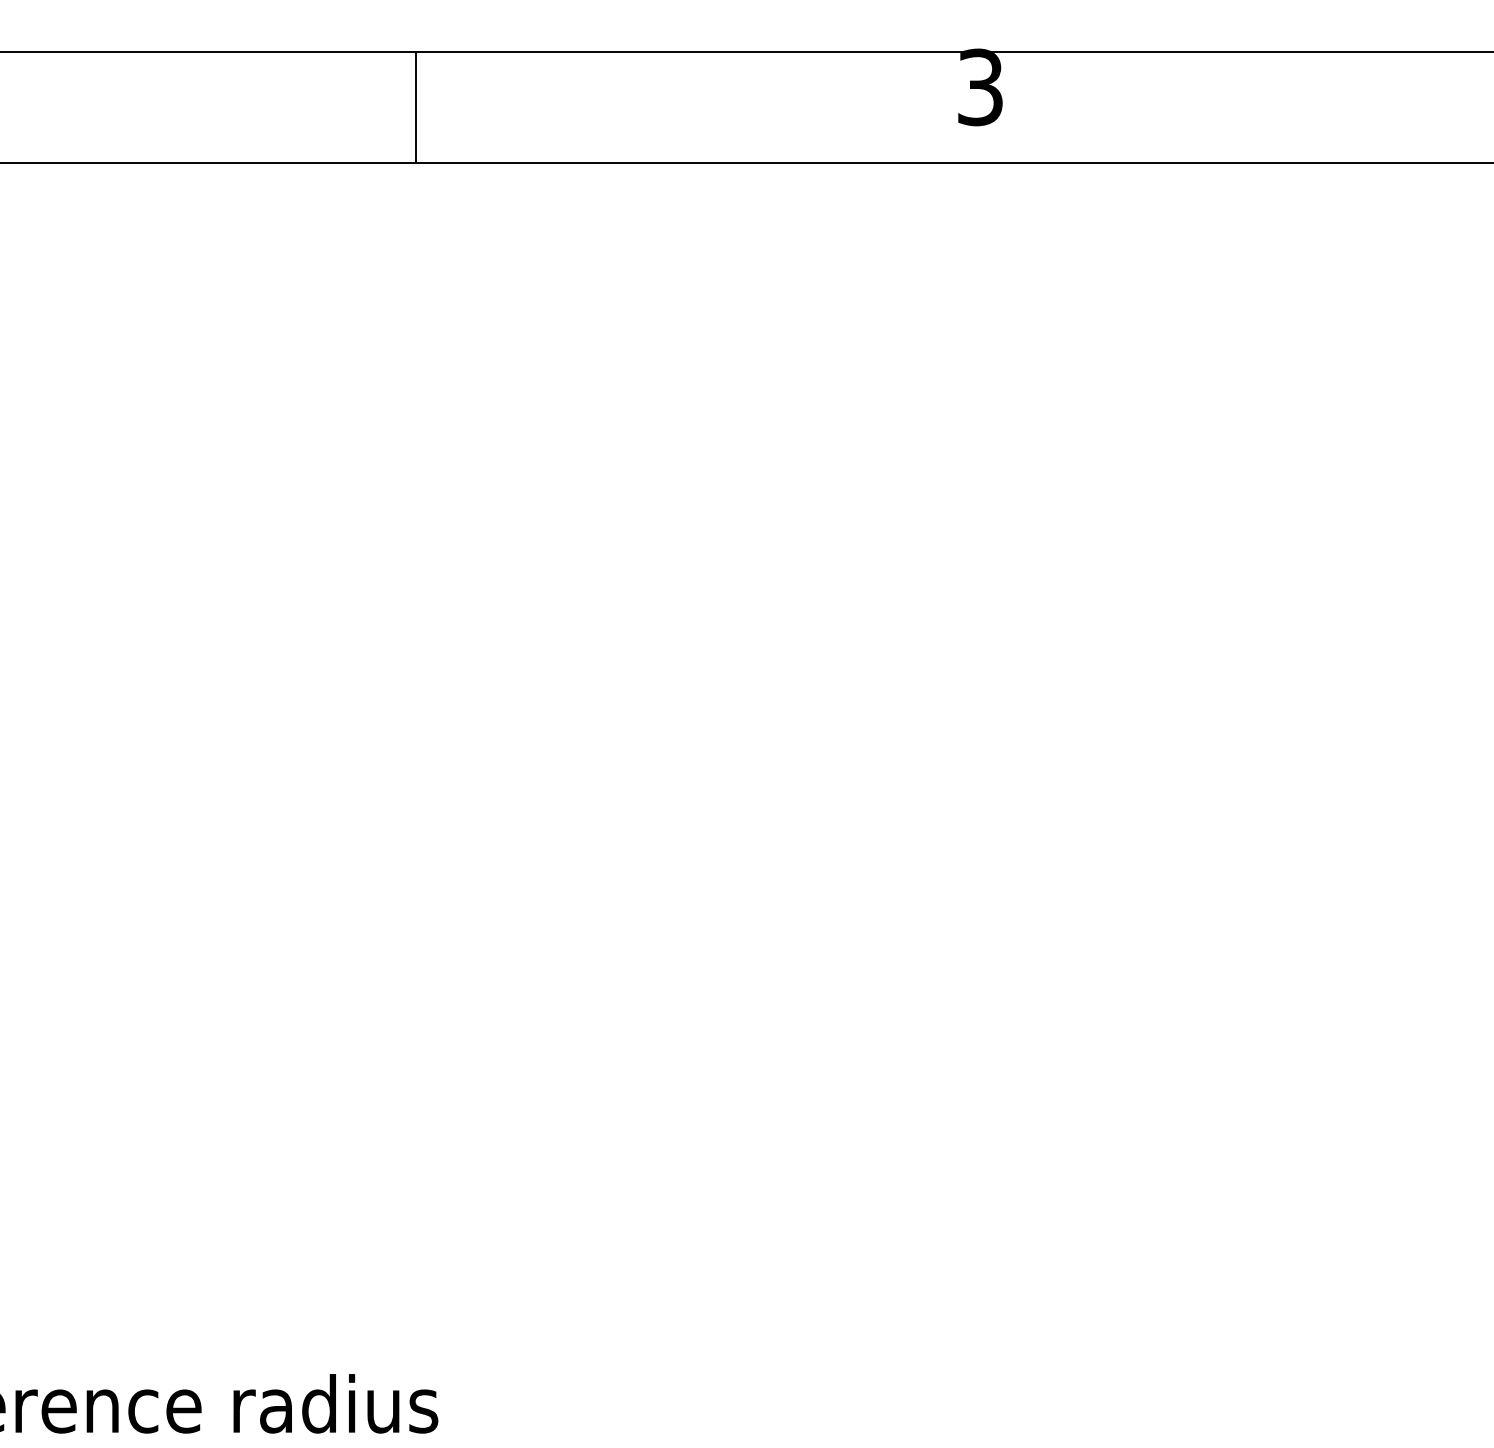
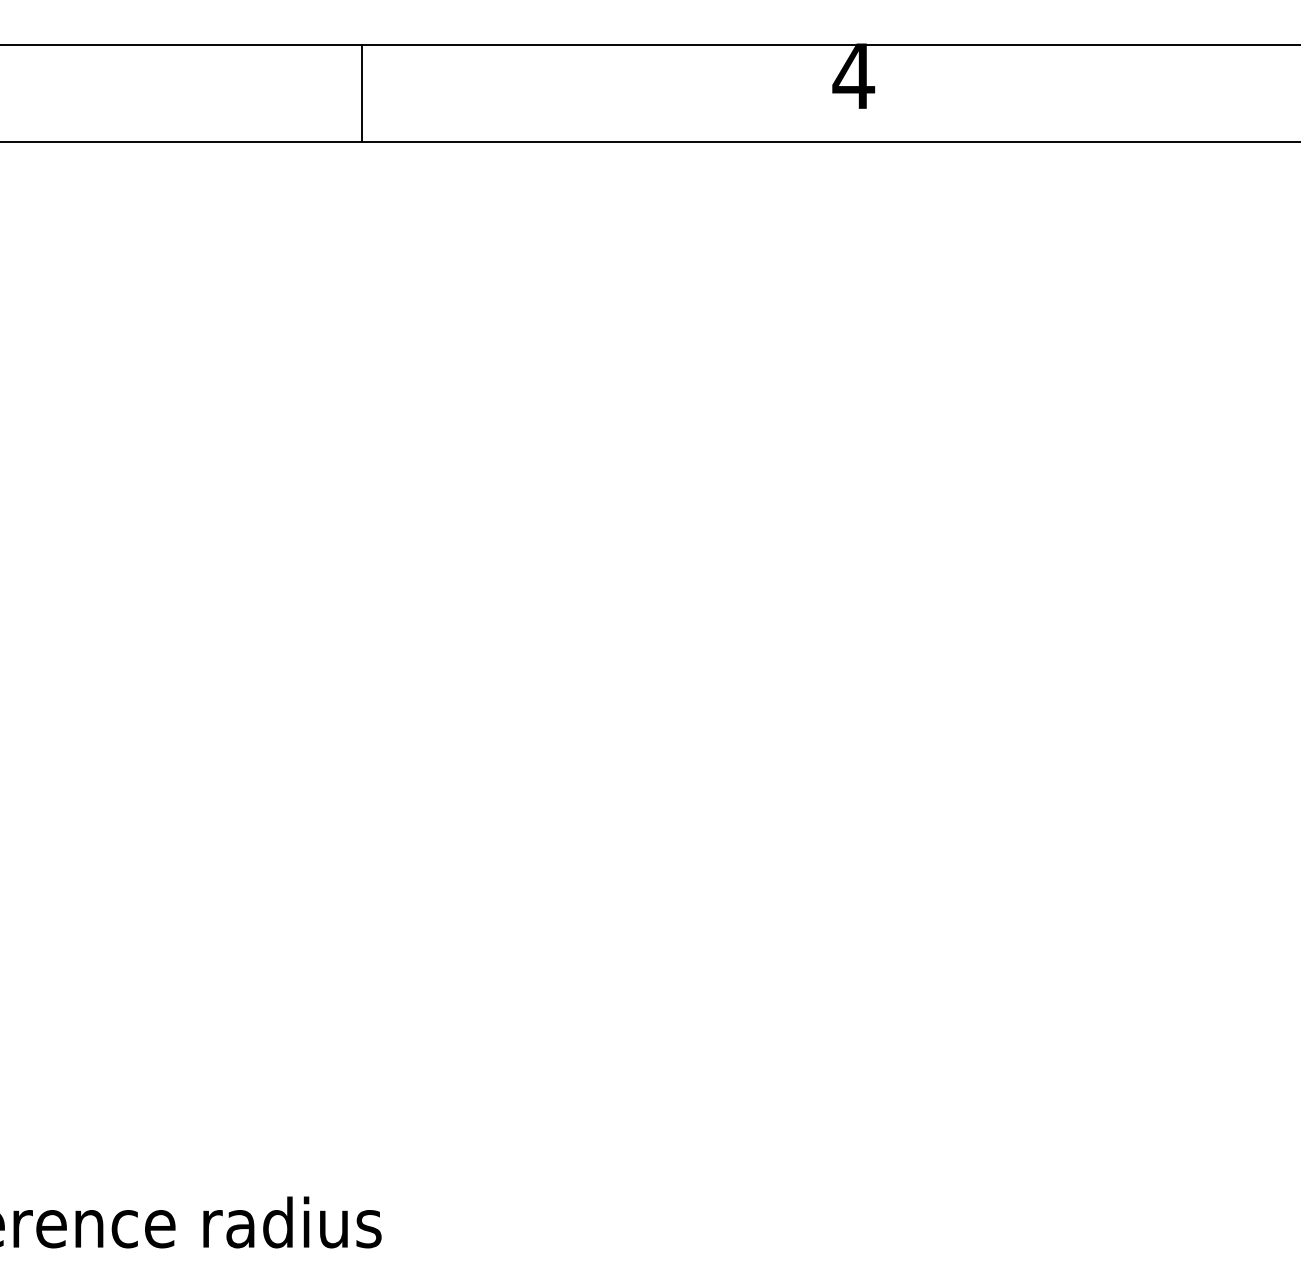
text: (980, 86) -> (853, 75), 3 -> 4

